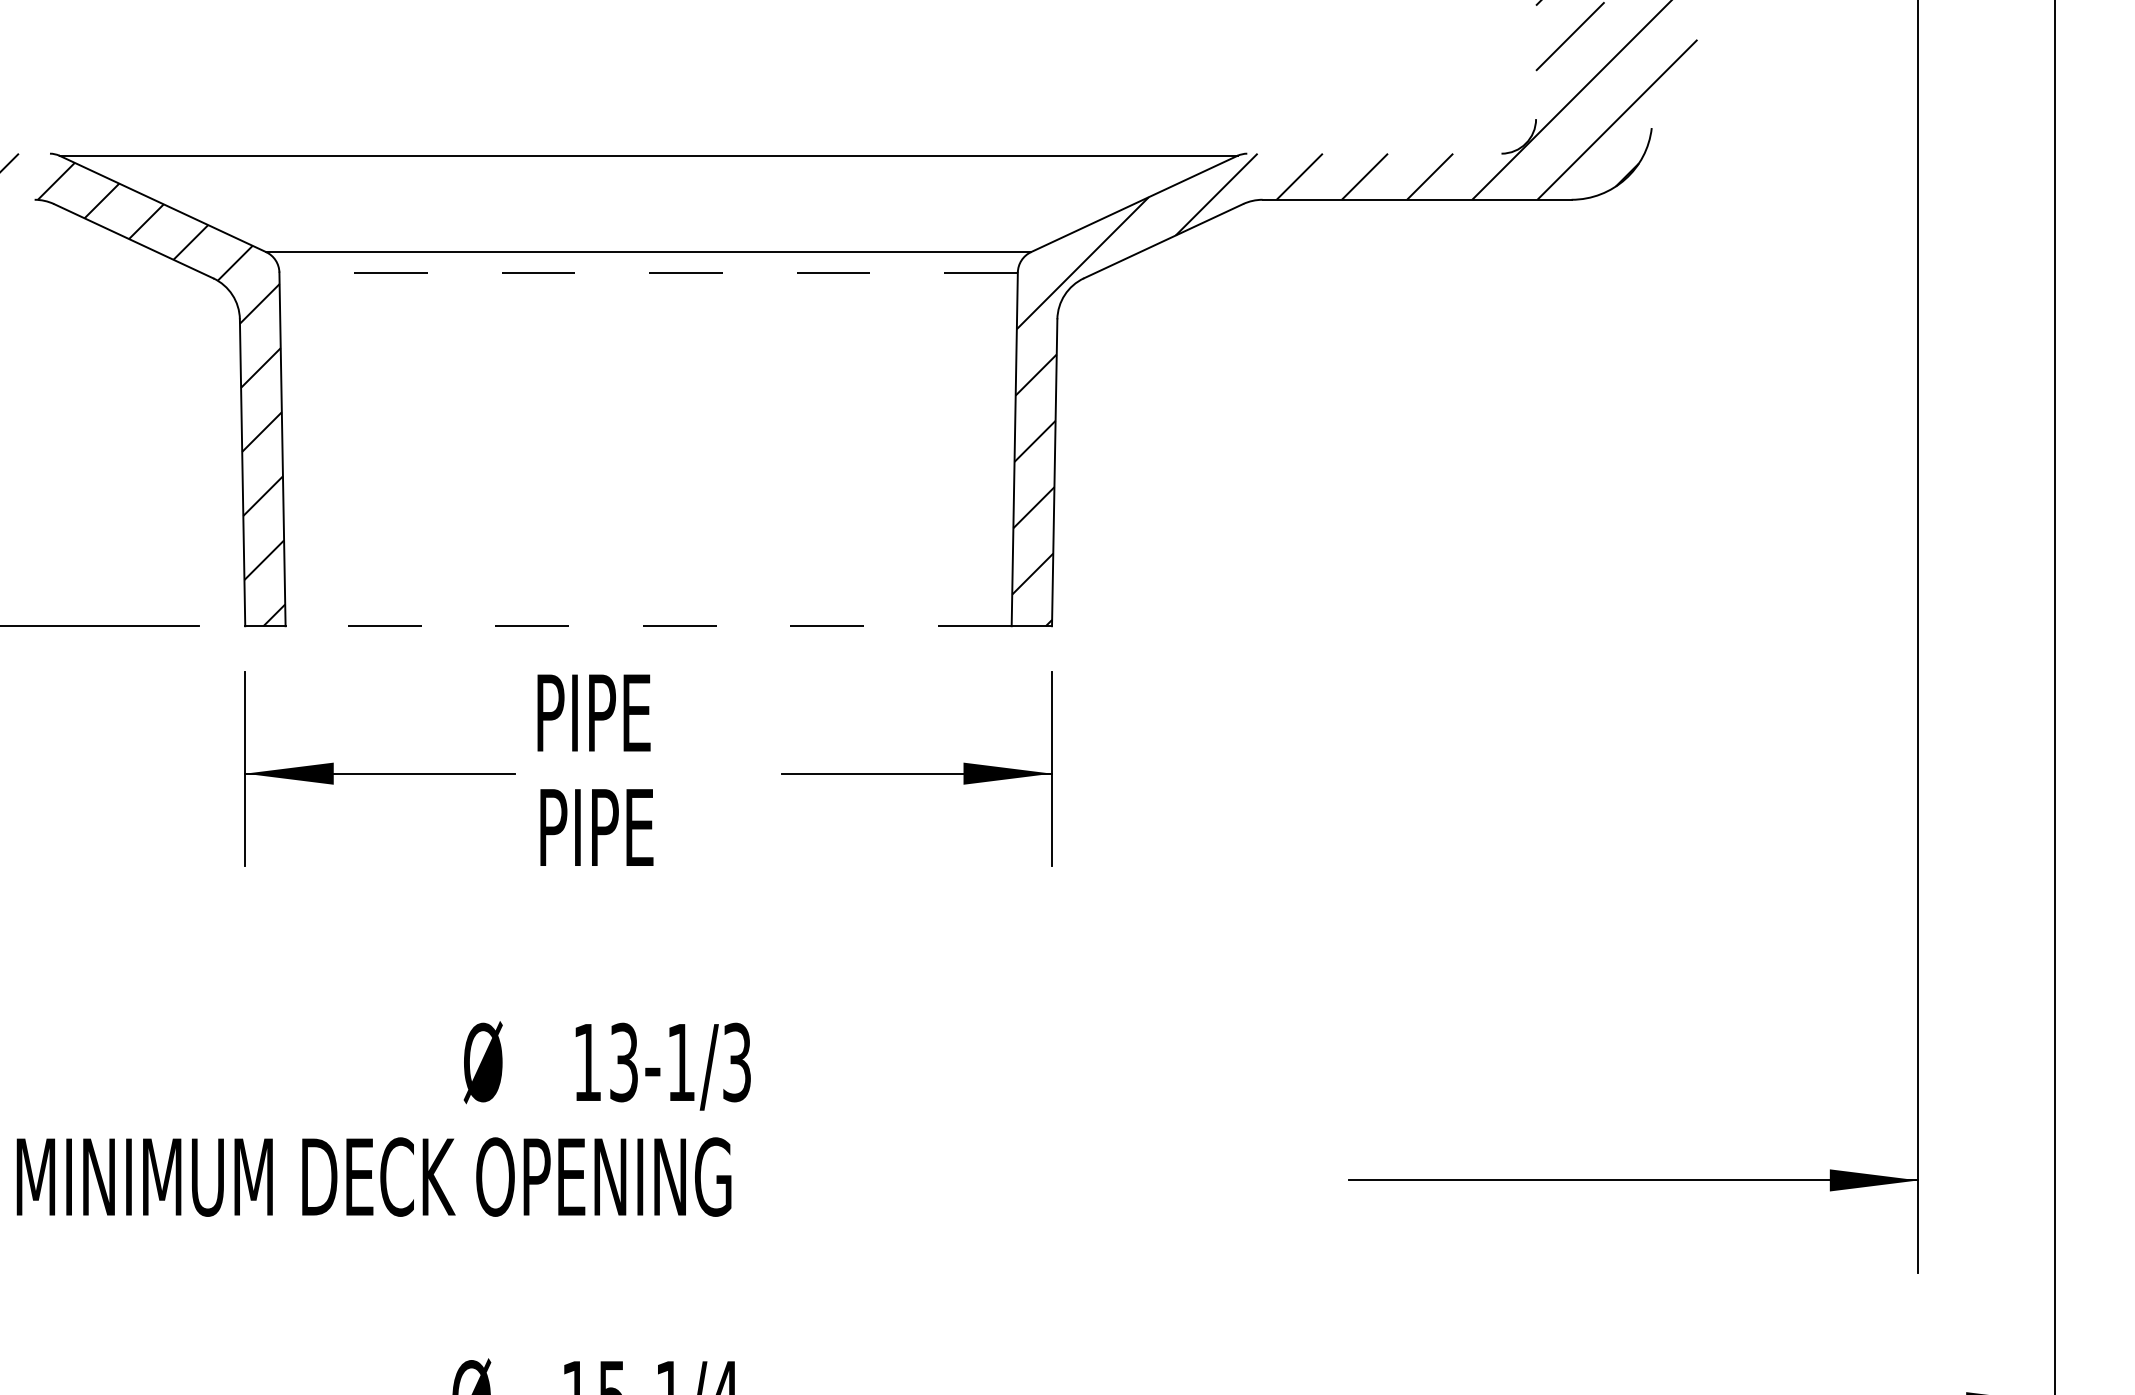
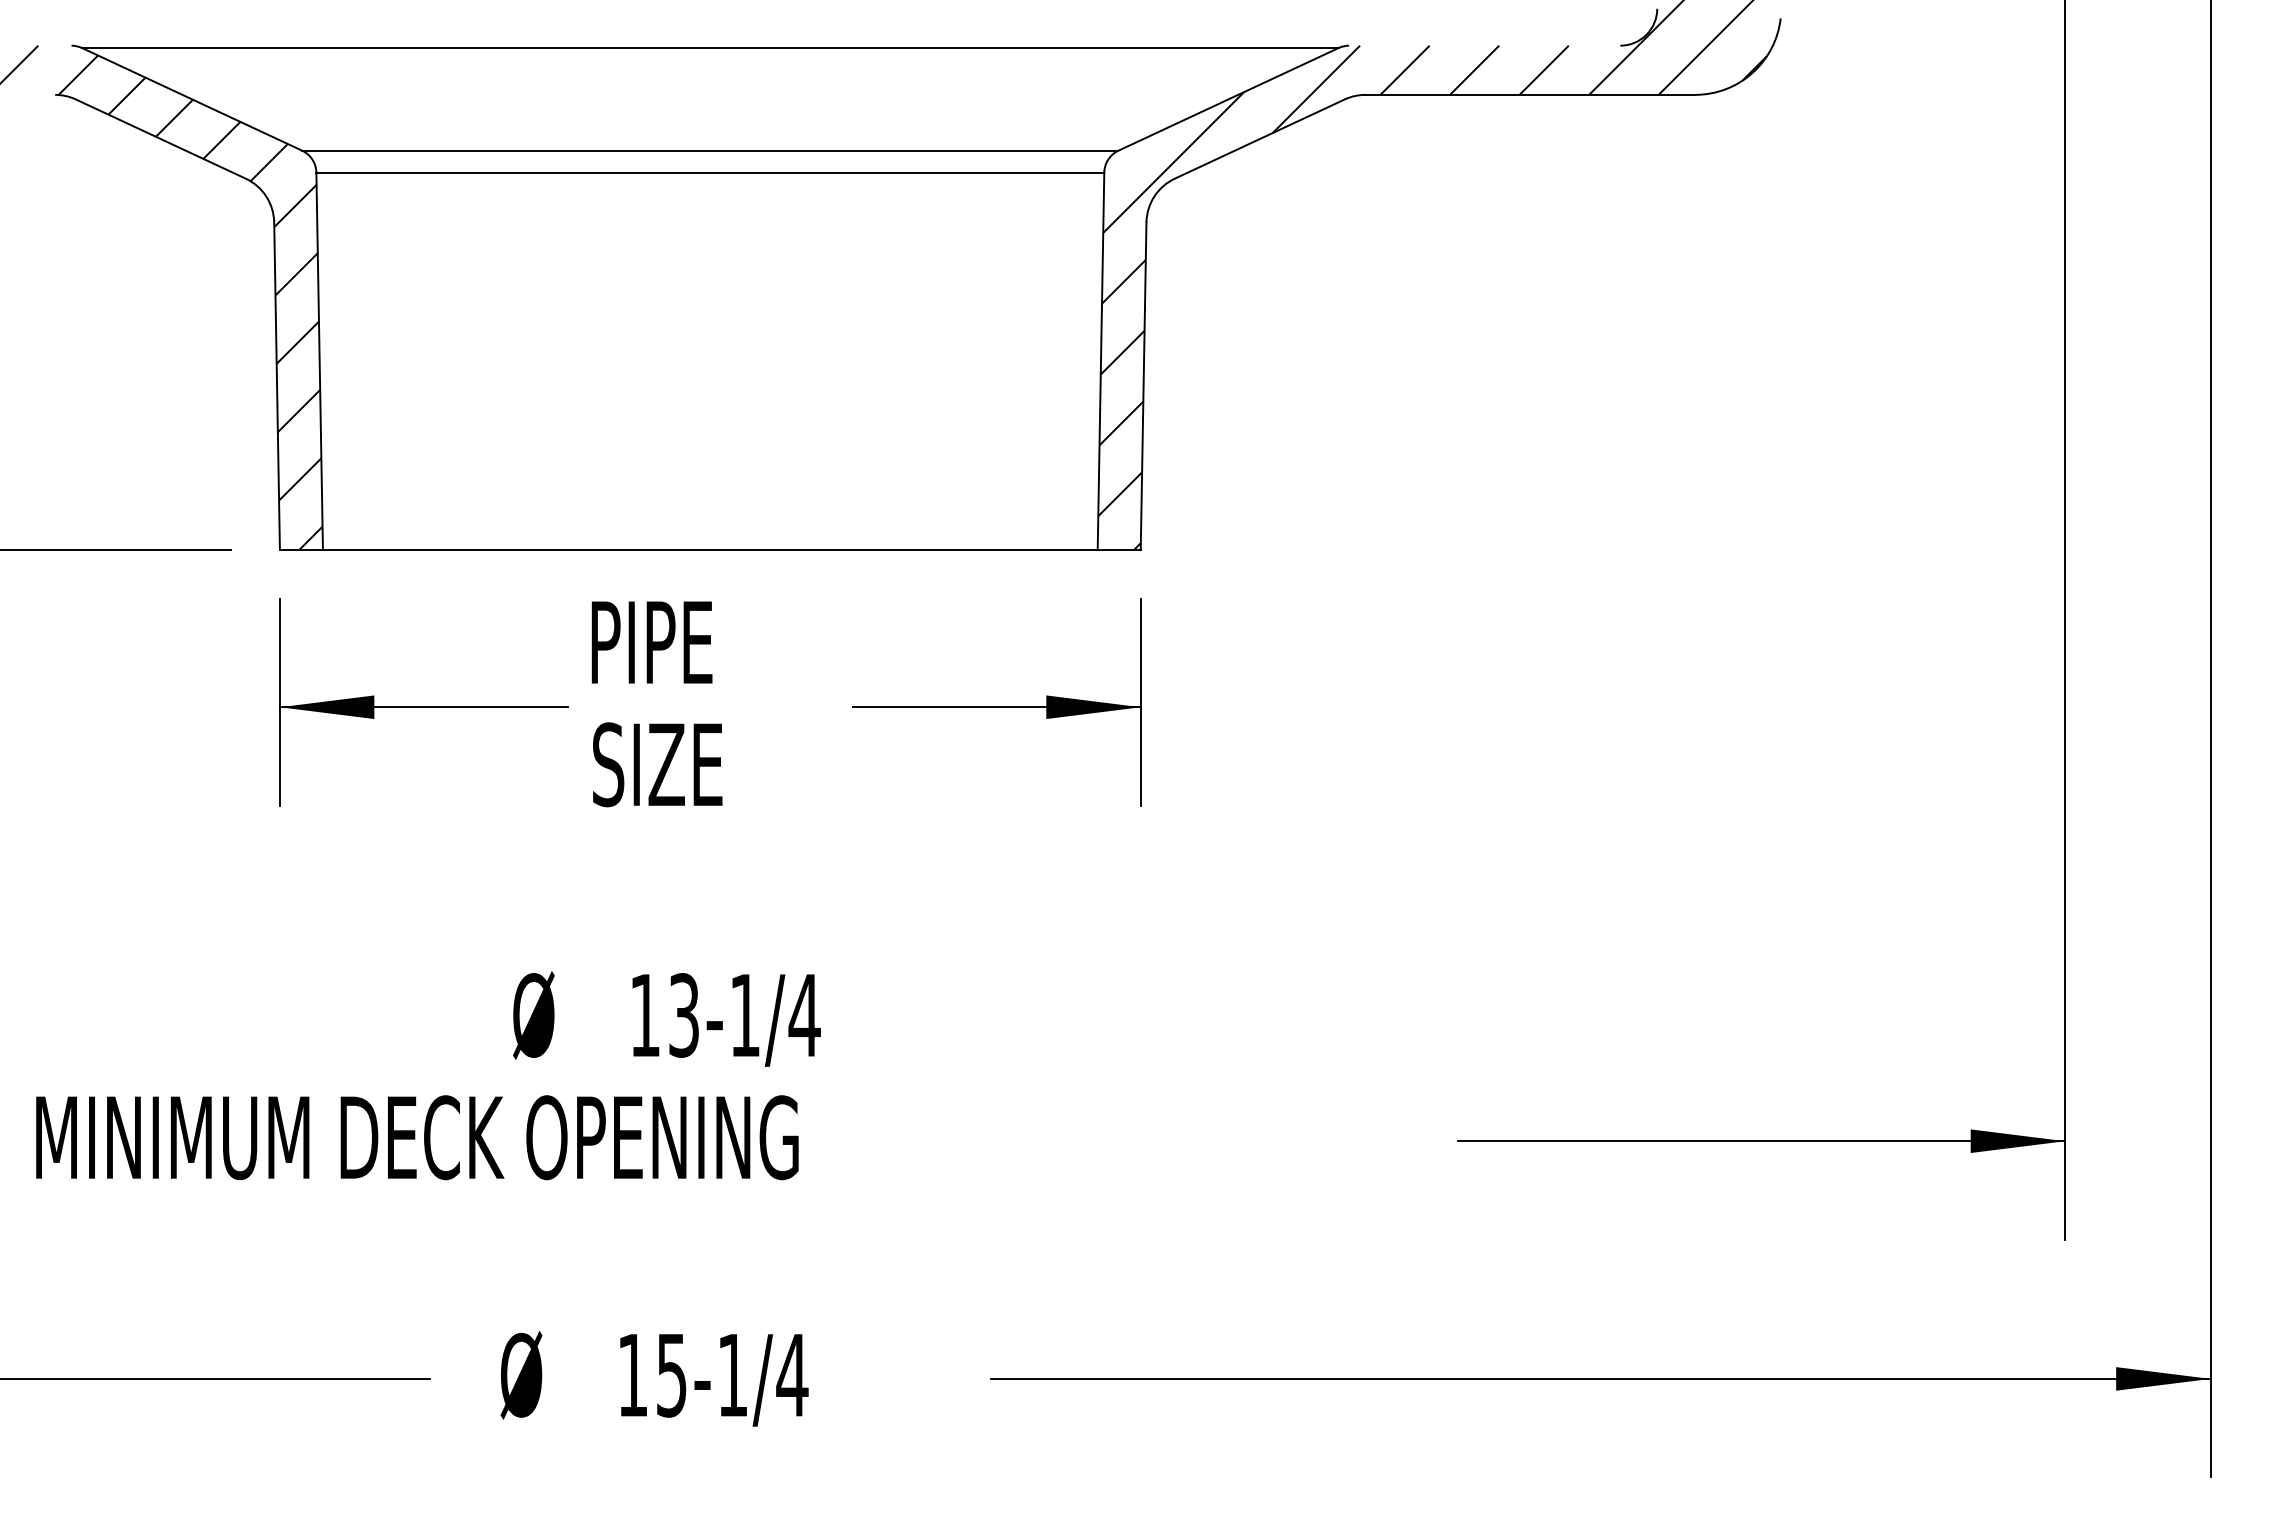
line: (648, 272) -> (710, 172), dashed -> solid
line: (647, 625) -> (709, 549), dashed -> solid
text: (599, 827) -> (657, 764), PIPE -> SIZE
text: (736, 1062) -> (804, 1015), 13-1/3 -> 13-1/4

